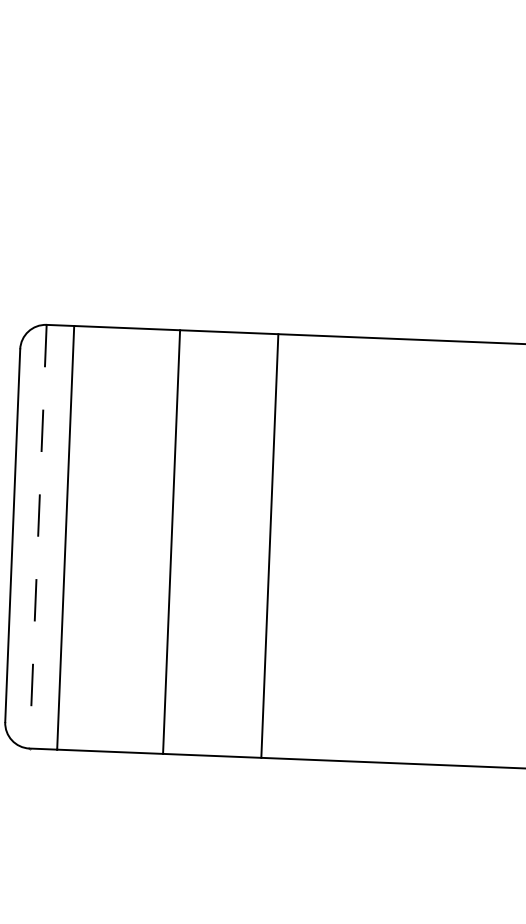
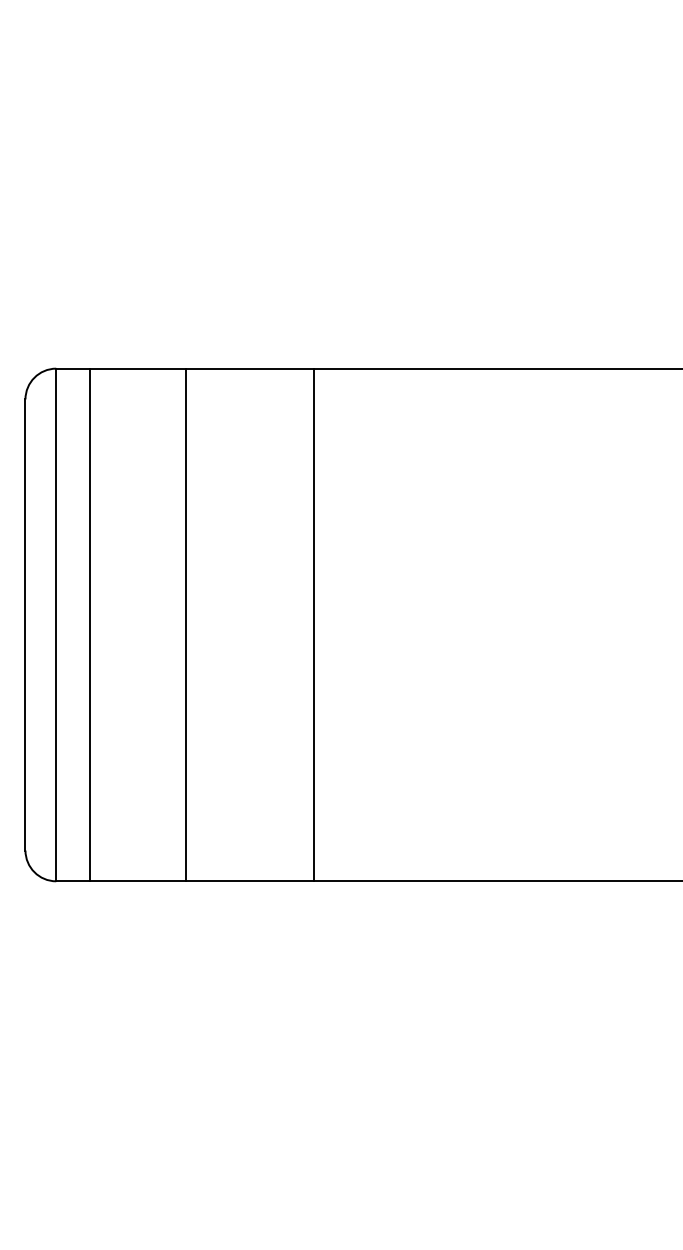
line: (38, 537) -> (56, 625), dashed -> solid
line: (171, 541) -> (185, 624), moved
line: (269, 545) -> (313, 624), moved

